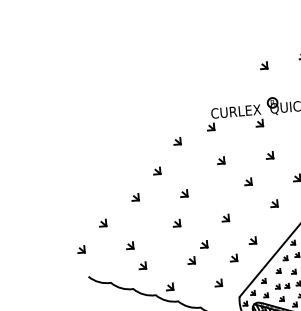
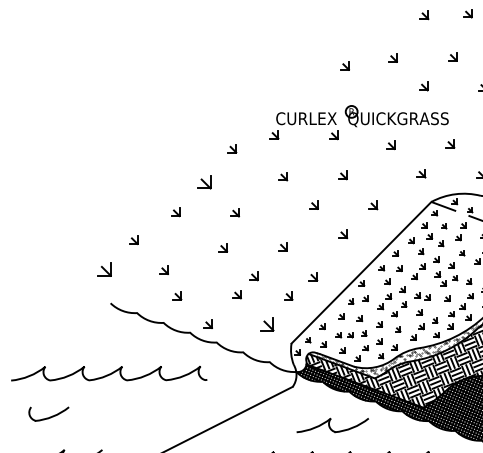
part: (156, 171) -> (204, 182), size x1.6
part: (81, 249) -> (104, 269), size x1.6
part: (218, 283) -> (267, 324), size x1.6

